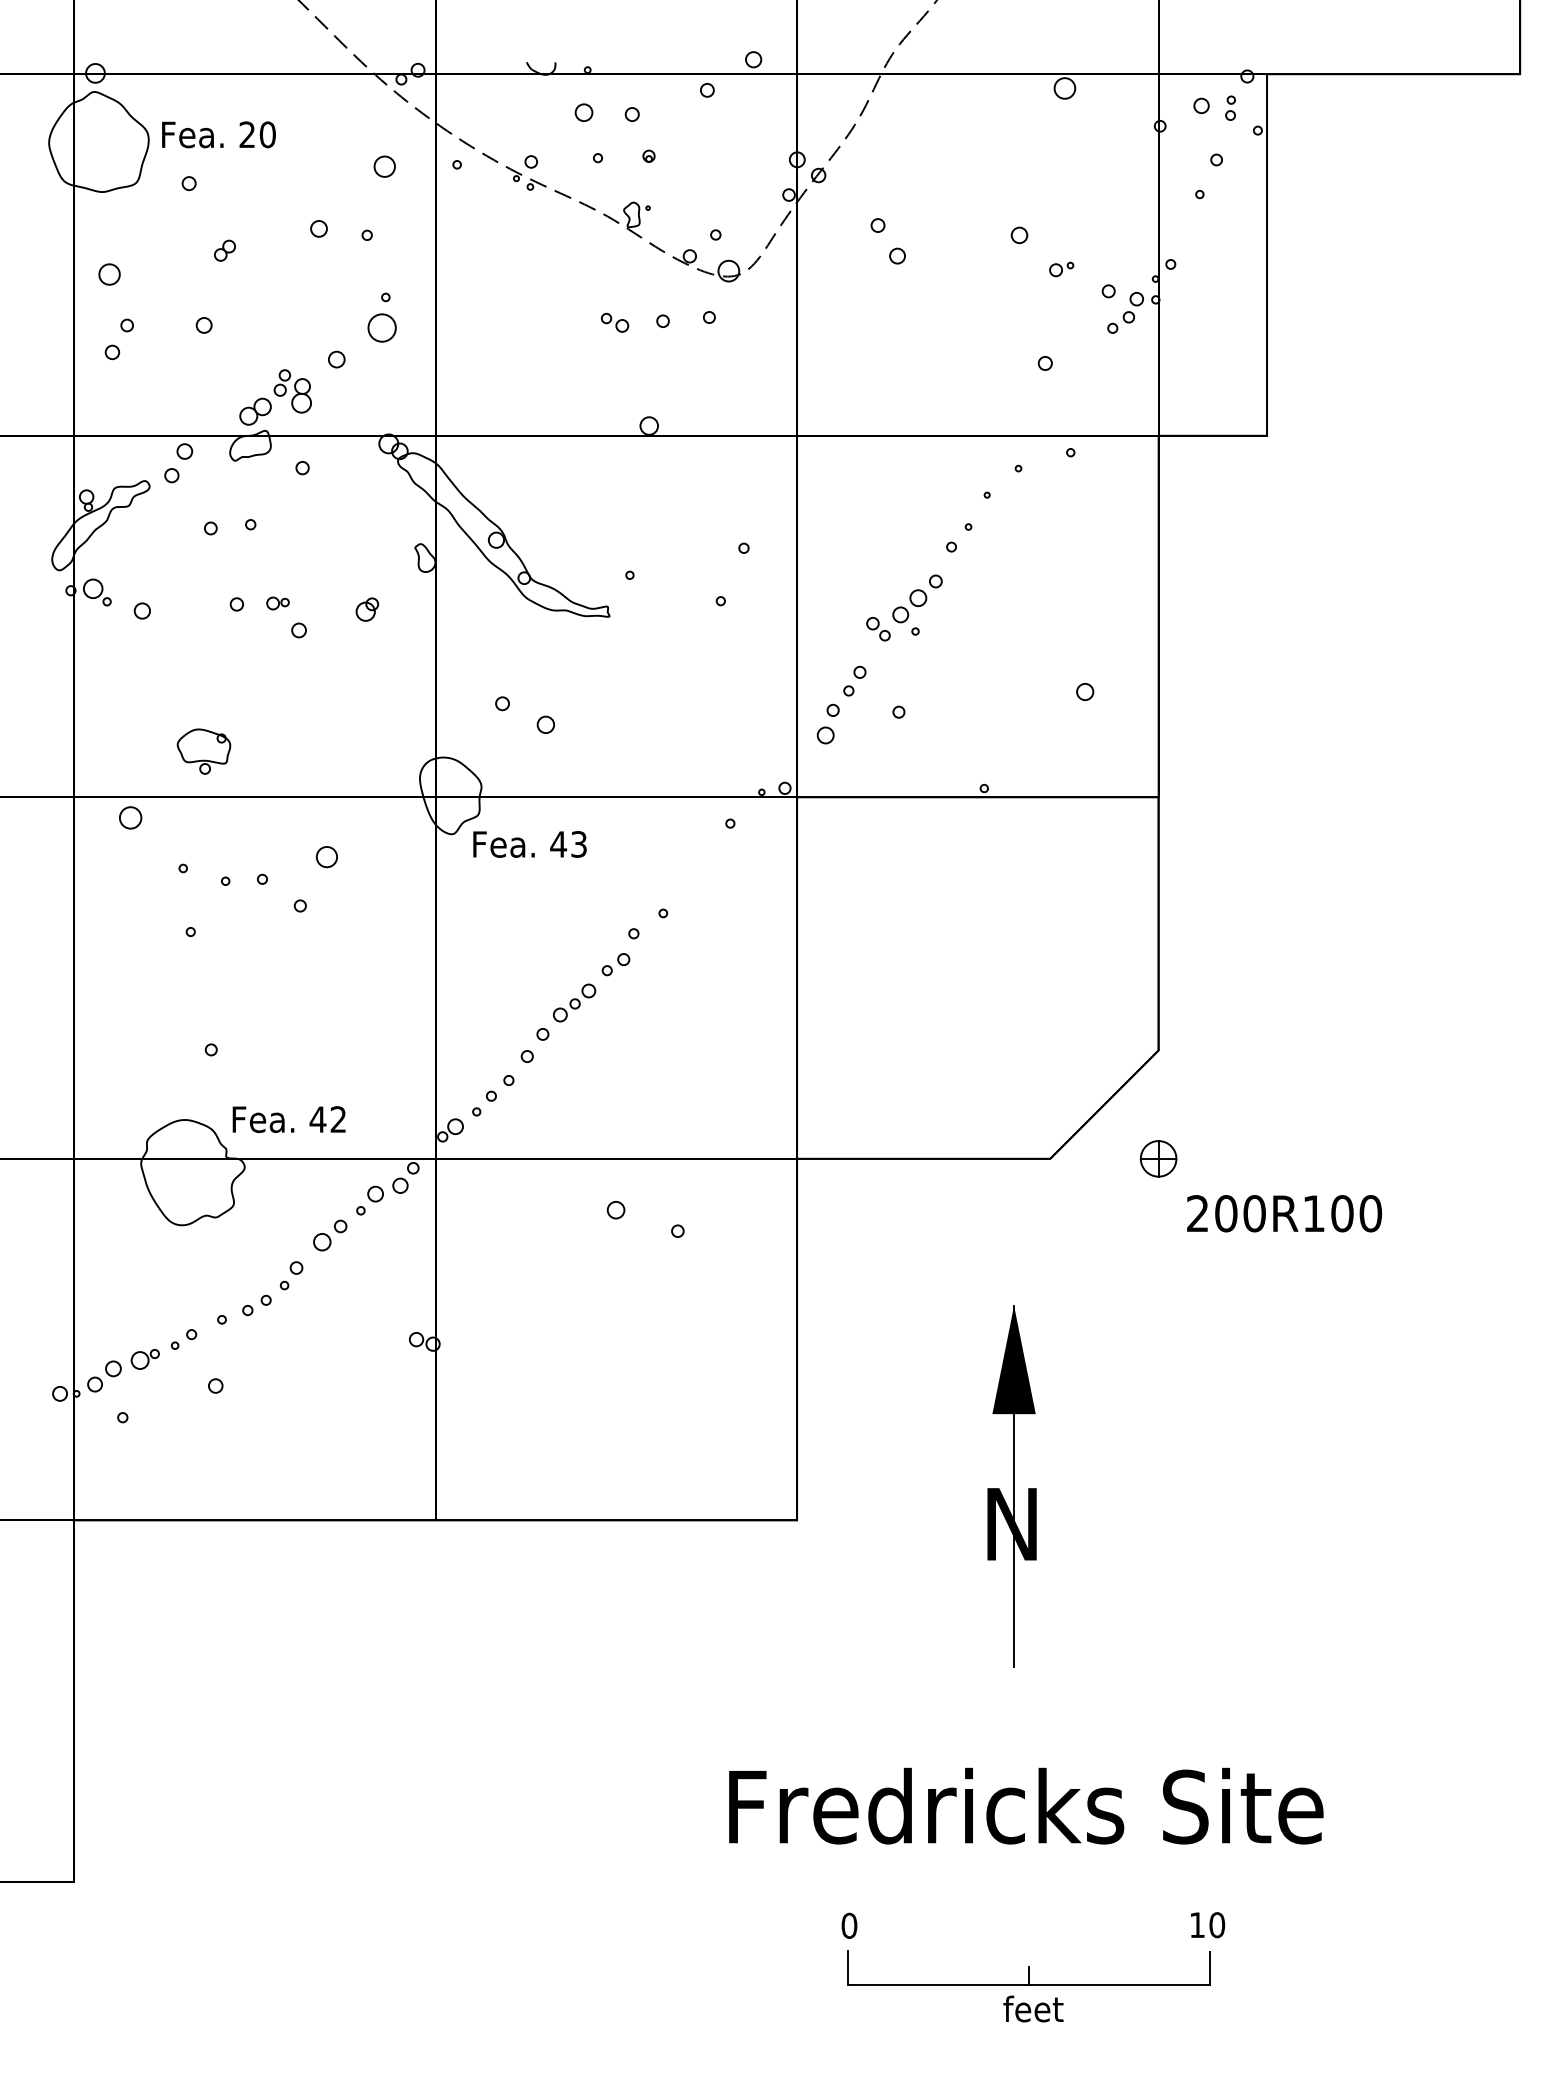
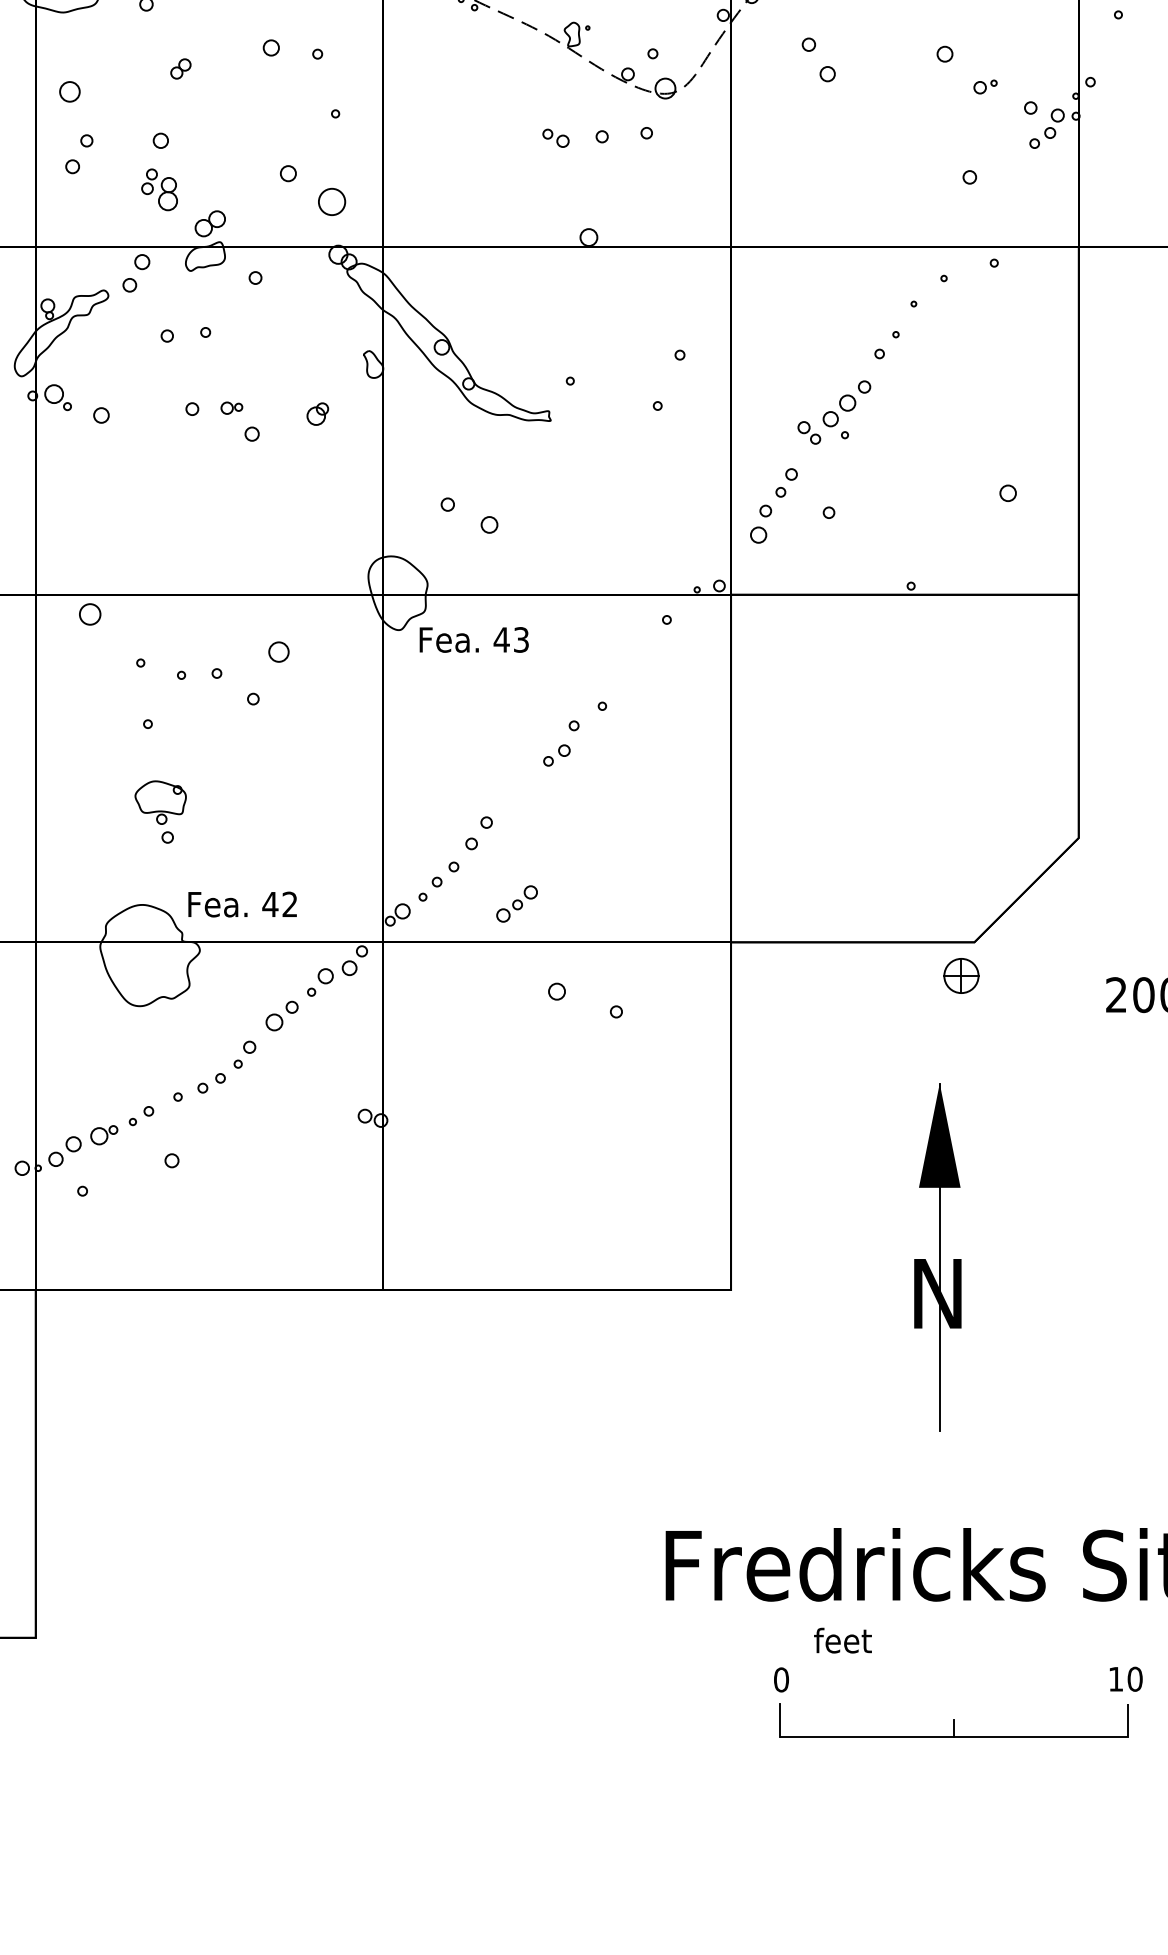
circle: (381, 327) -> (331, 201), moved
part: (292, 391) -> (159, 189), moved
part: (203, 751) -> (160, 802), moved
part: (574, 1002) -> (517, 903), moved
part: (1158, 1158) -> (961, 975), moved
text: (1033, 2008) -> (843, 1640), moved

